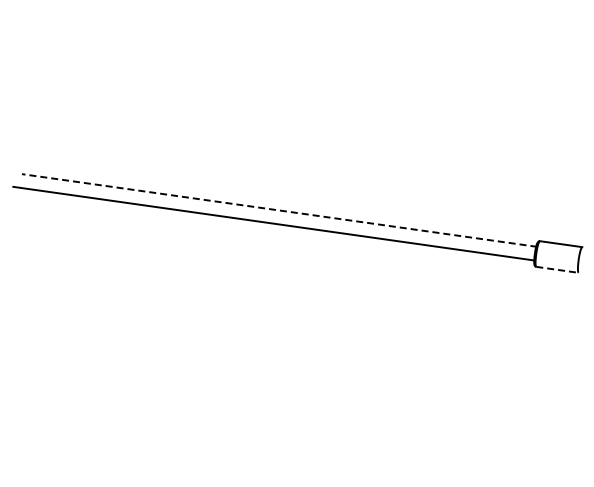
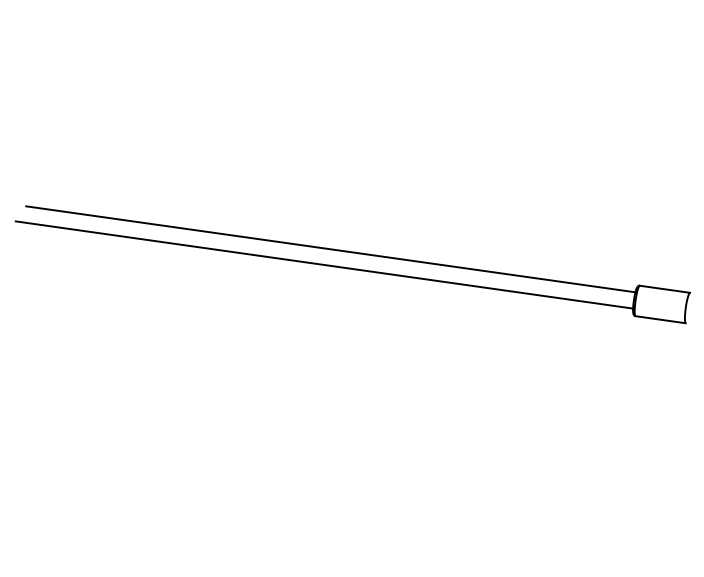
line: (279, 210) -> (331, 249), dashed -> solid
line: (557, 269) -> (660, 319), dashed -> solid

